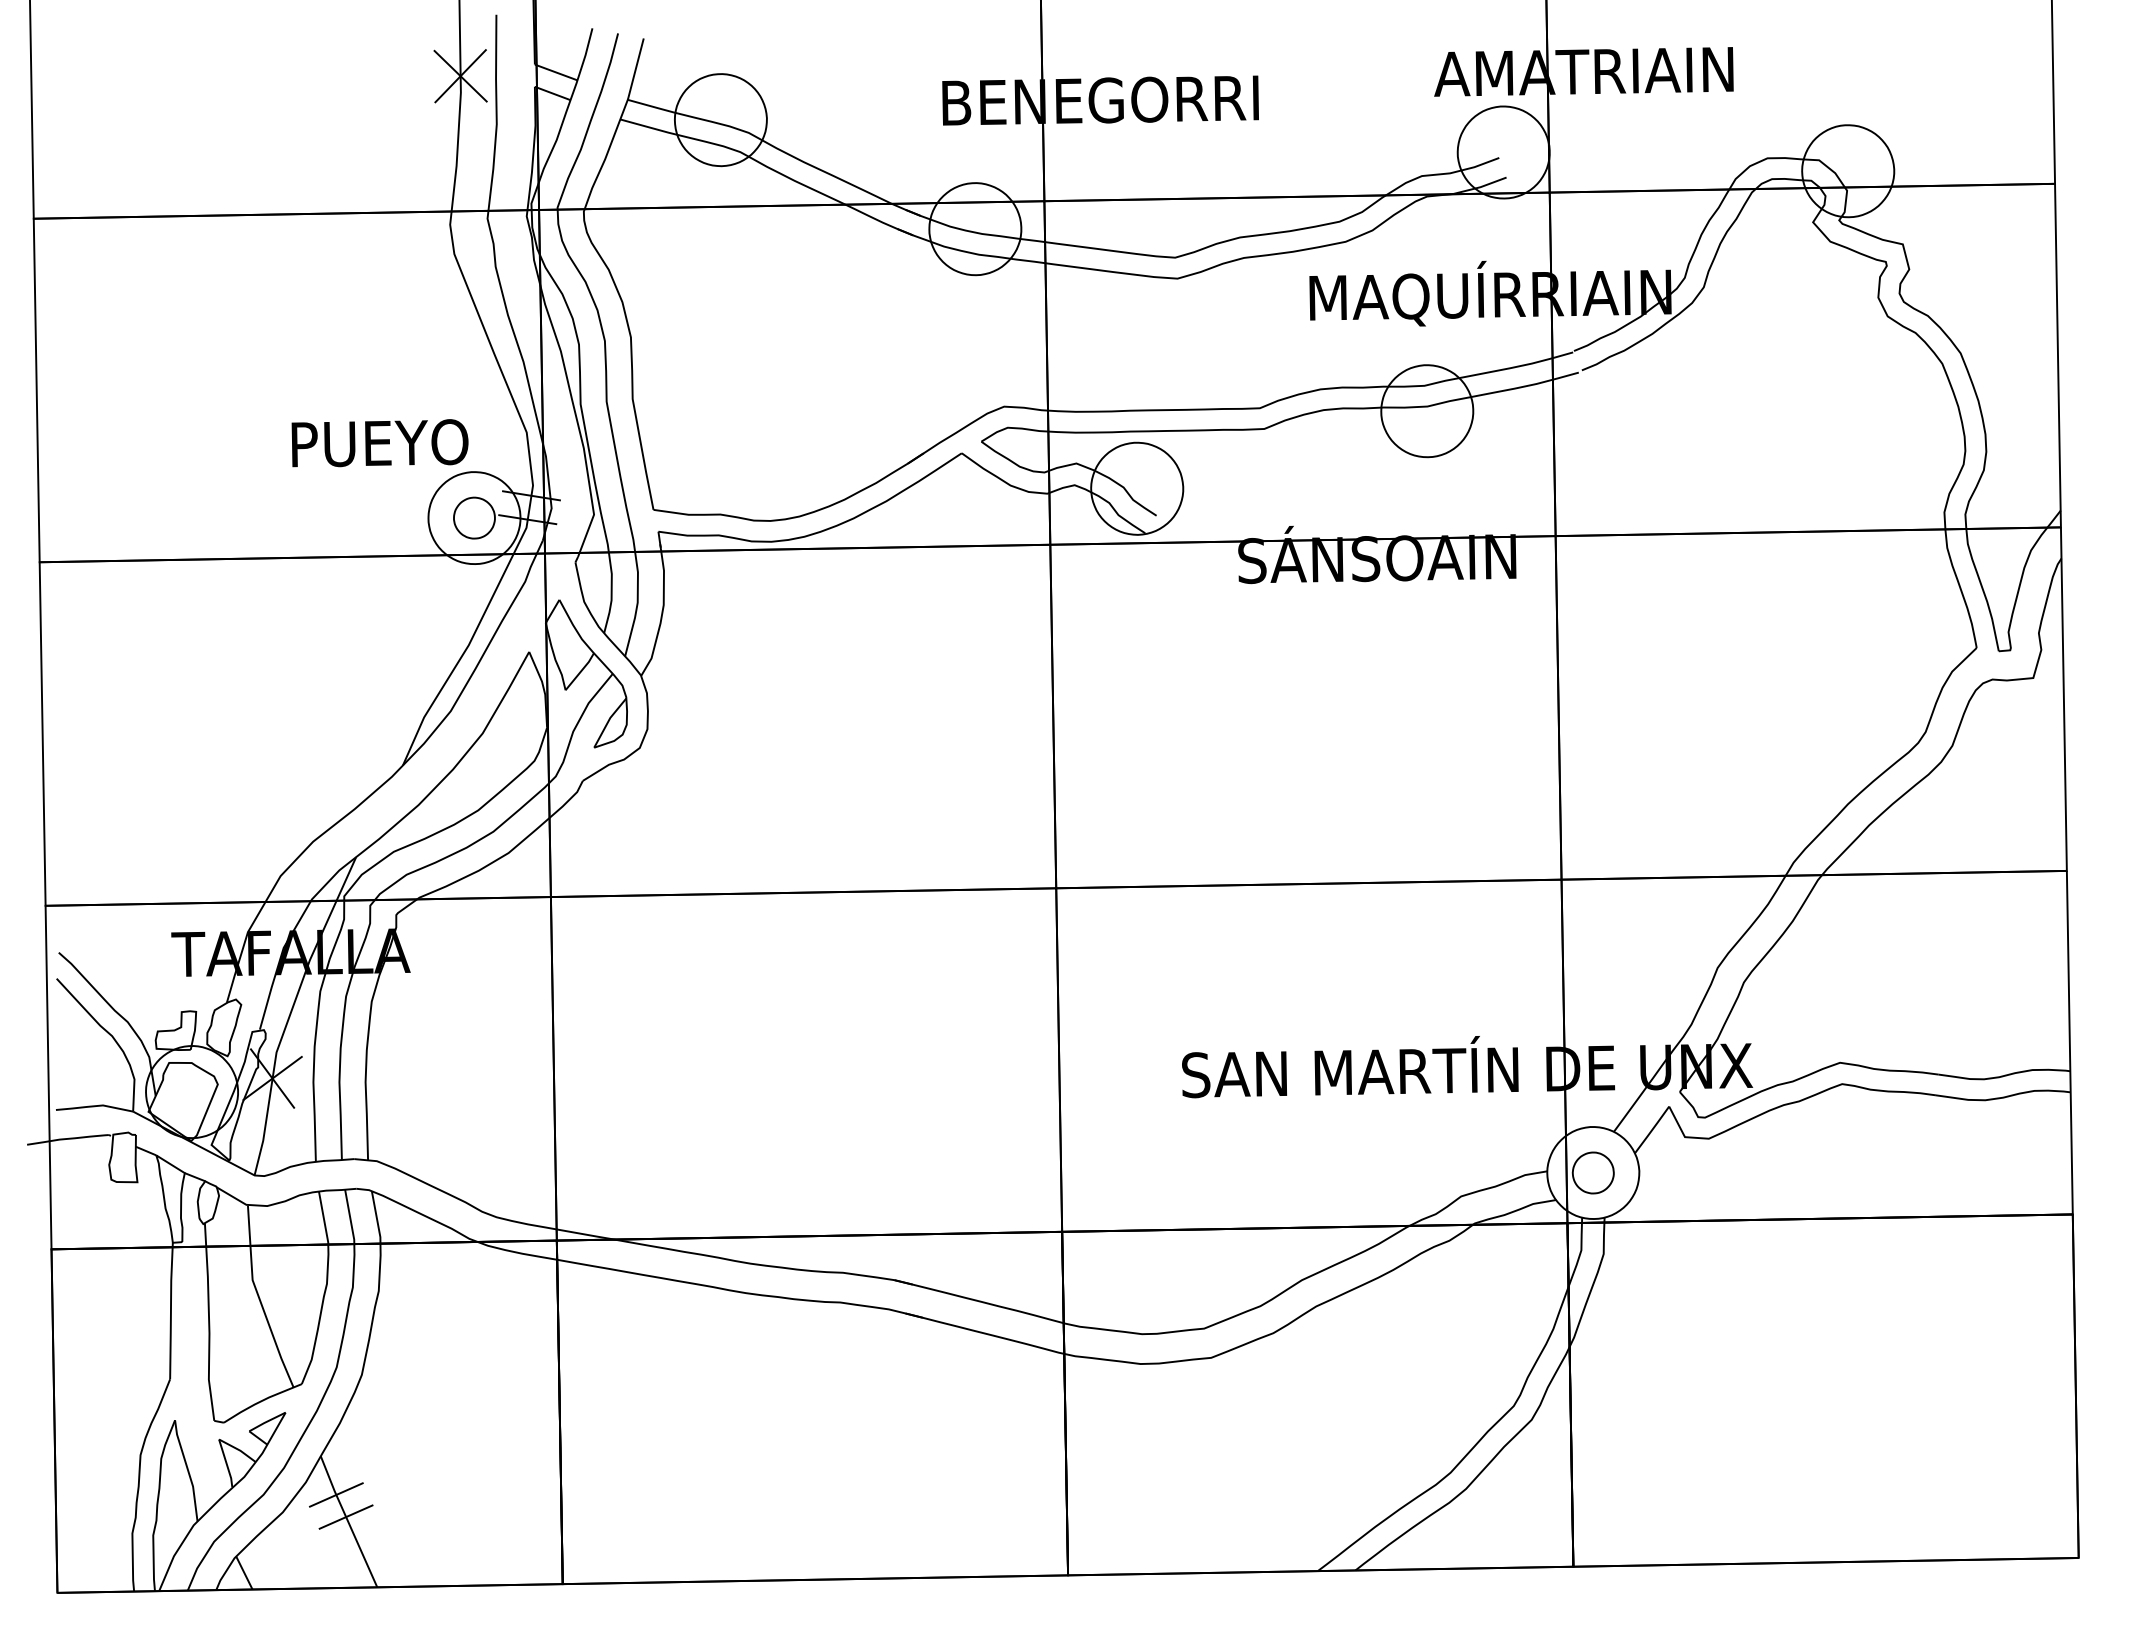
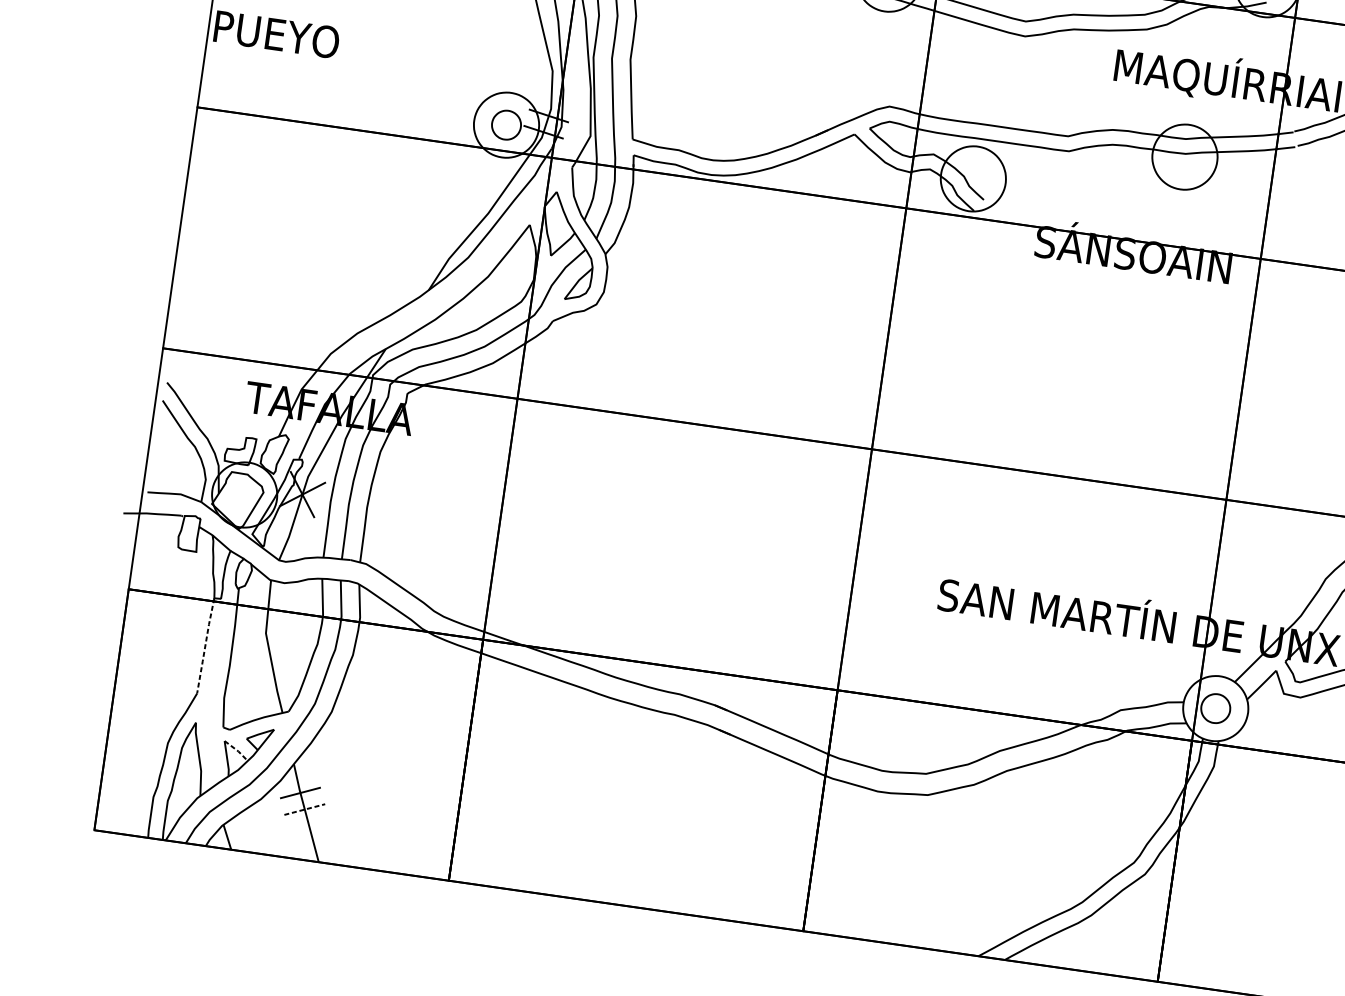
text: (379, 443) -> (276, 34), moved
line: (170, 1311) -> (205, 646), solid -> dashed
line: (238, 1449) -> (237, 750), solid -> dashed
line: (346, 1517) -> (305, 809), solid -> dashed

